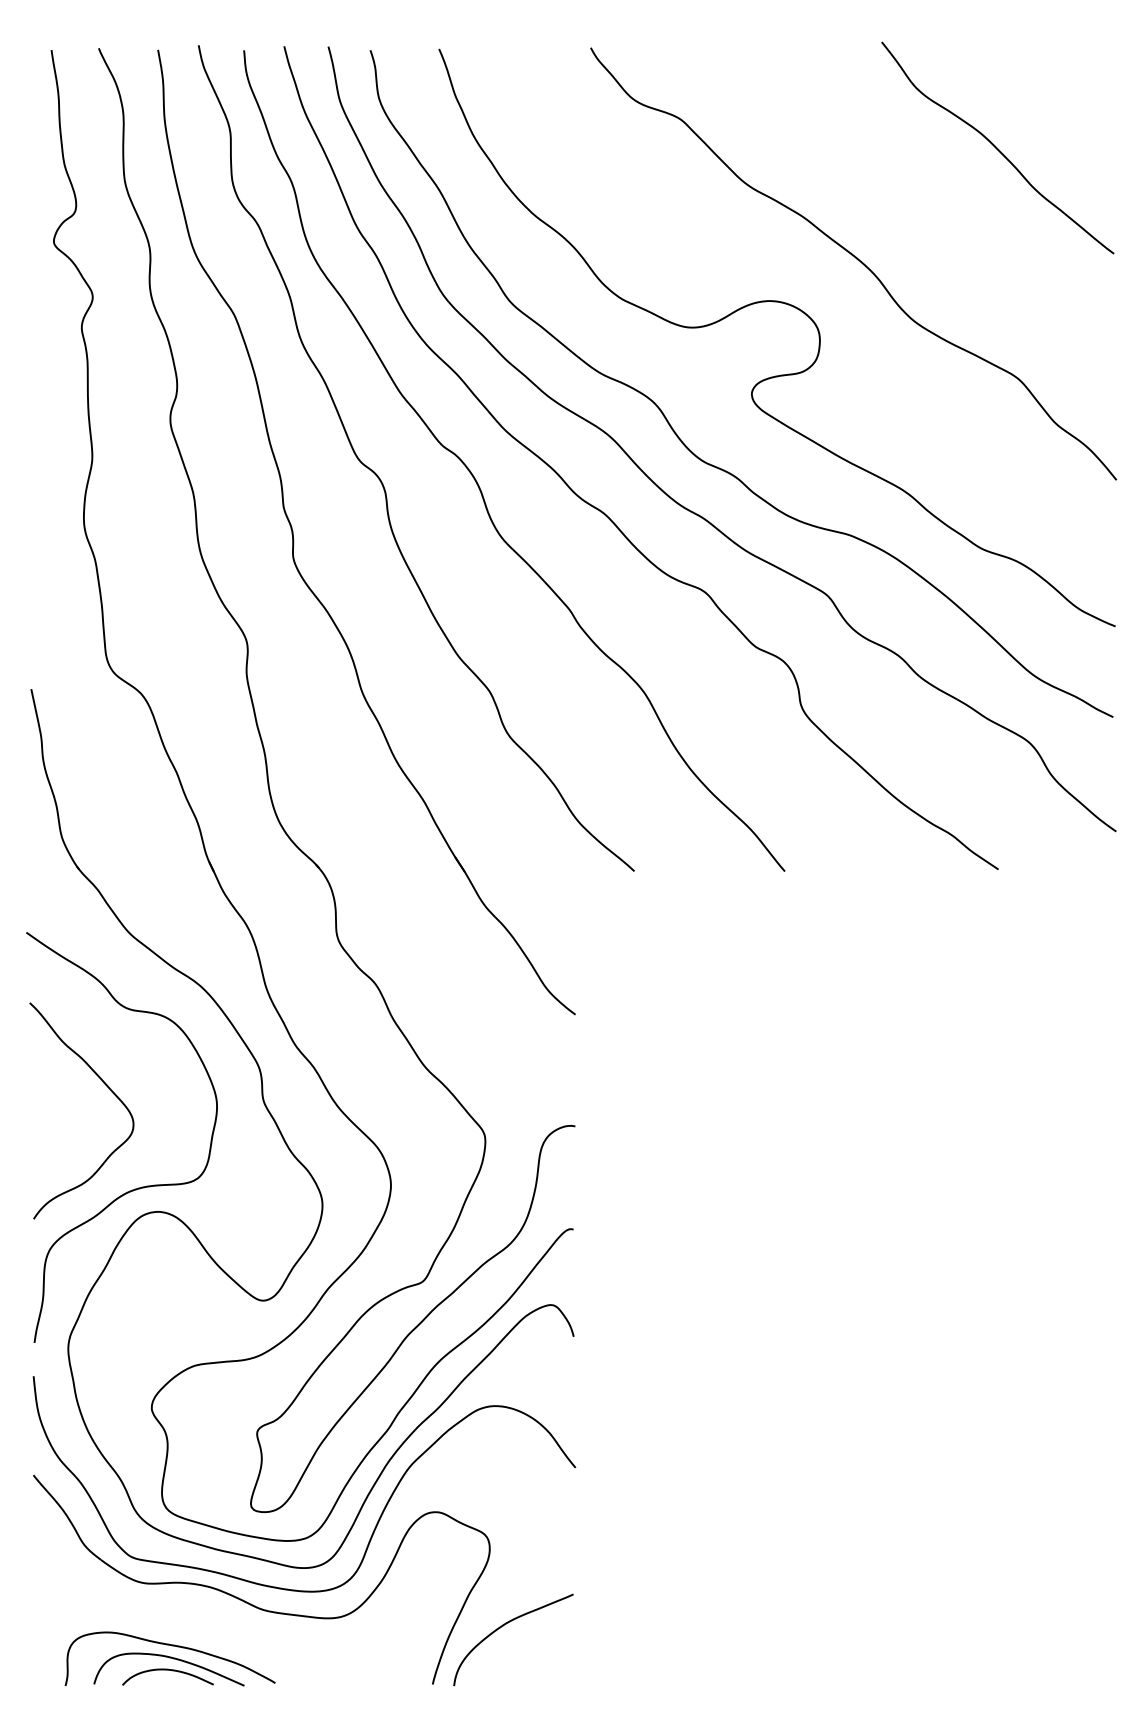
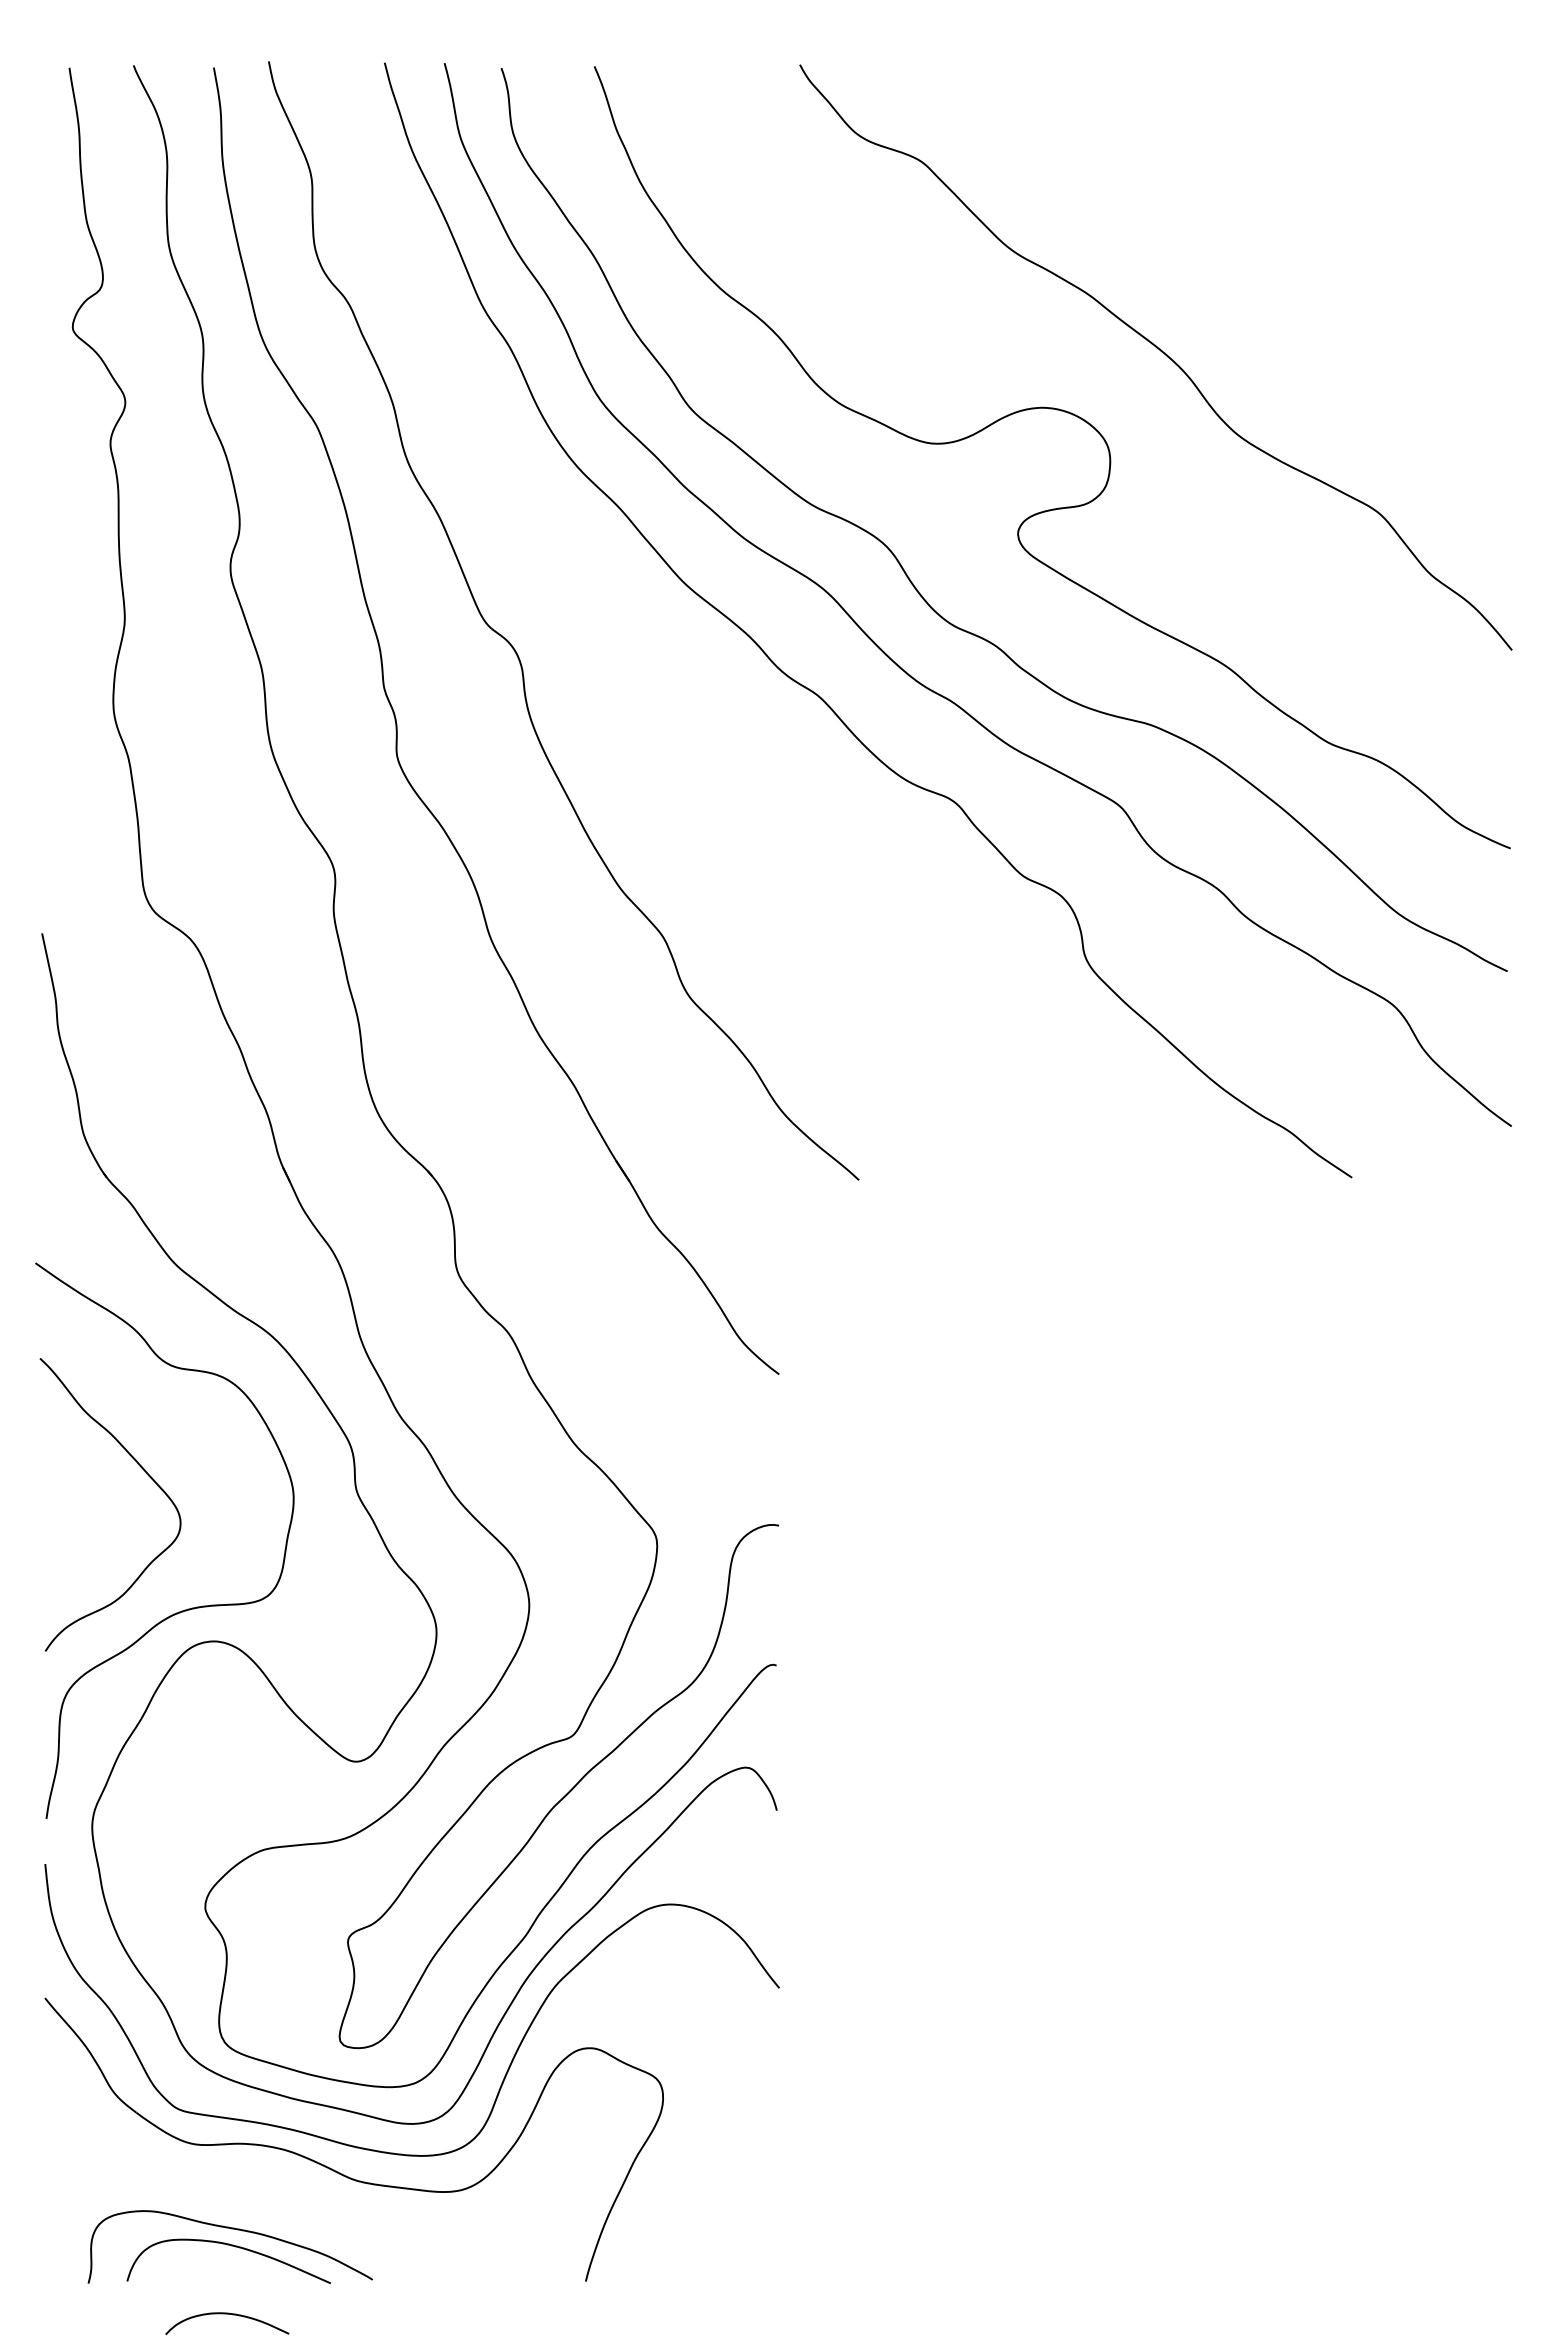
curve: (997, 148) -> (1350, 200), removed
curve: (476, 479) -> (644, 649), removed
curve: (504, 1625) -> (683, 2201), removed
curve: (168, 1670) -> (227, 2314), moved

